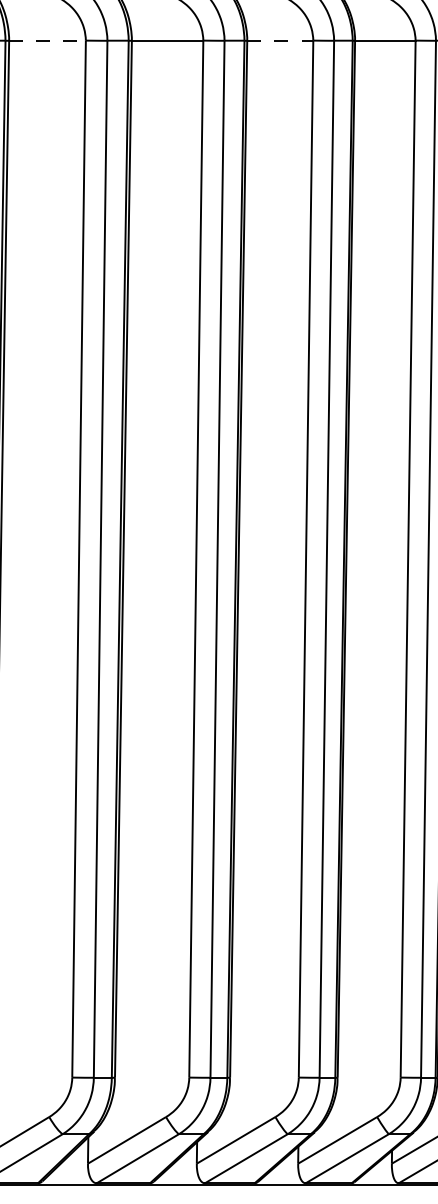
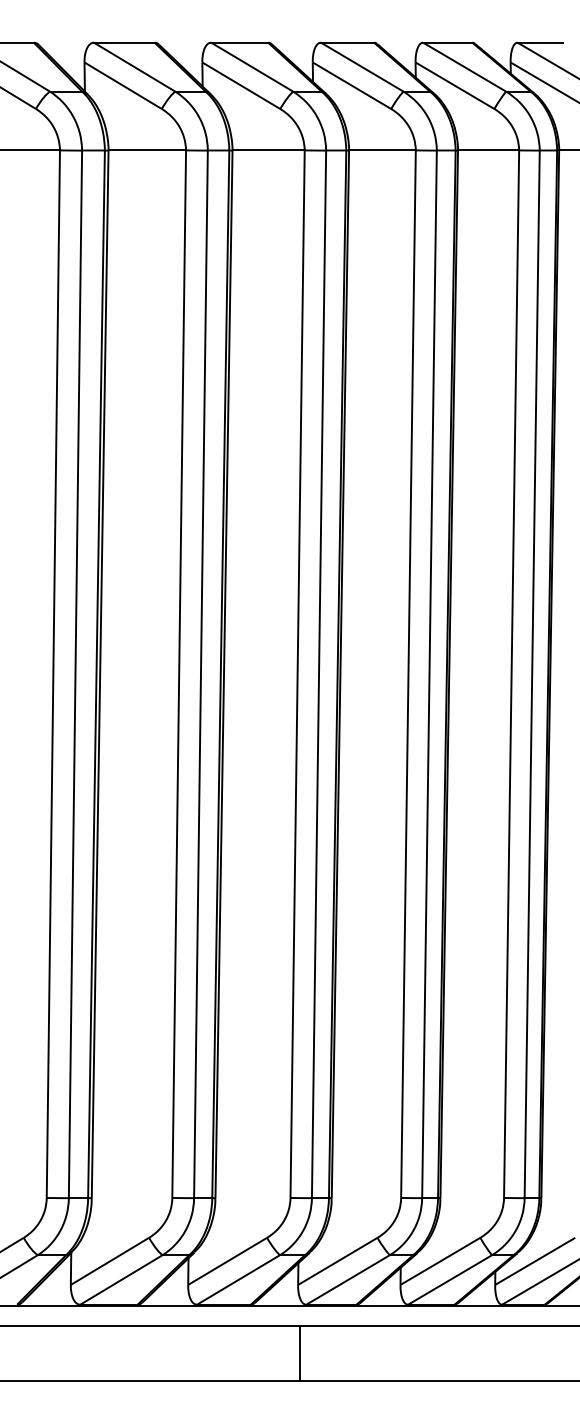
line: (47, 40) -> (147, 150), dashed -> solid
line: (280, 40) -> (382, 150), dashed -> solid

